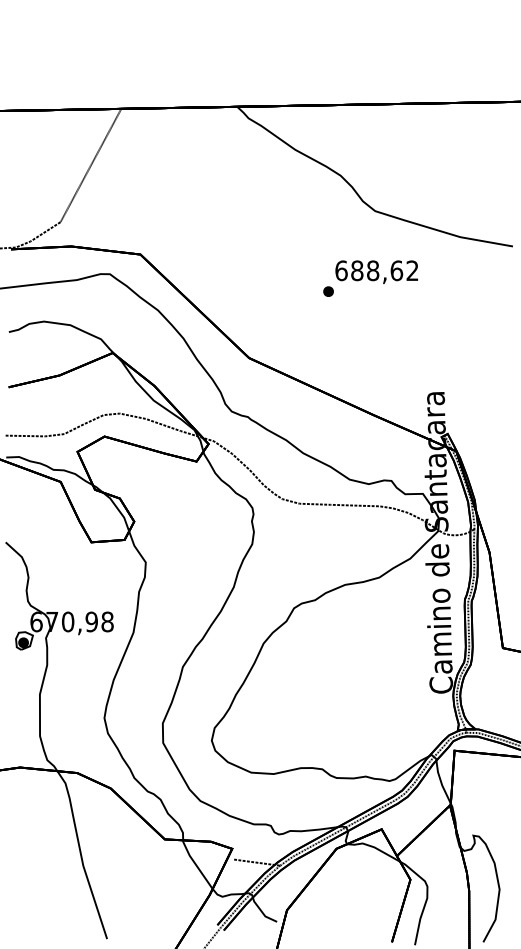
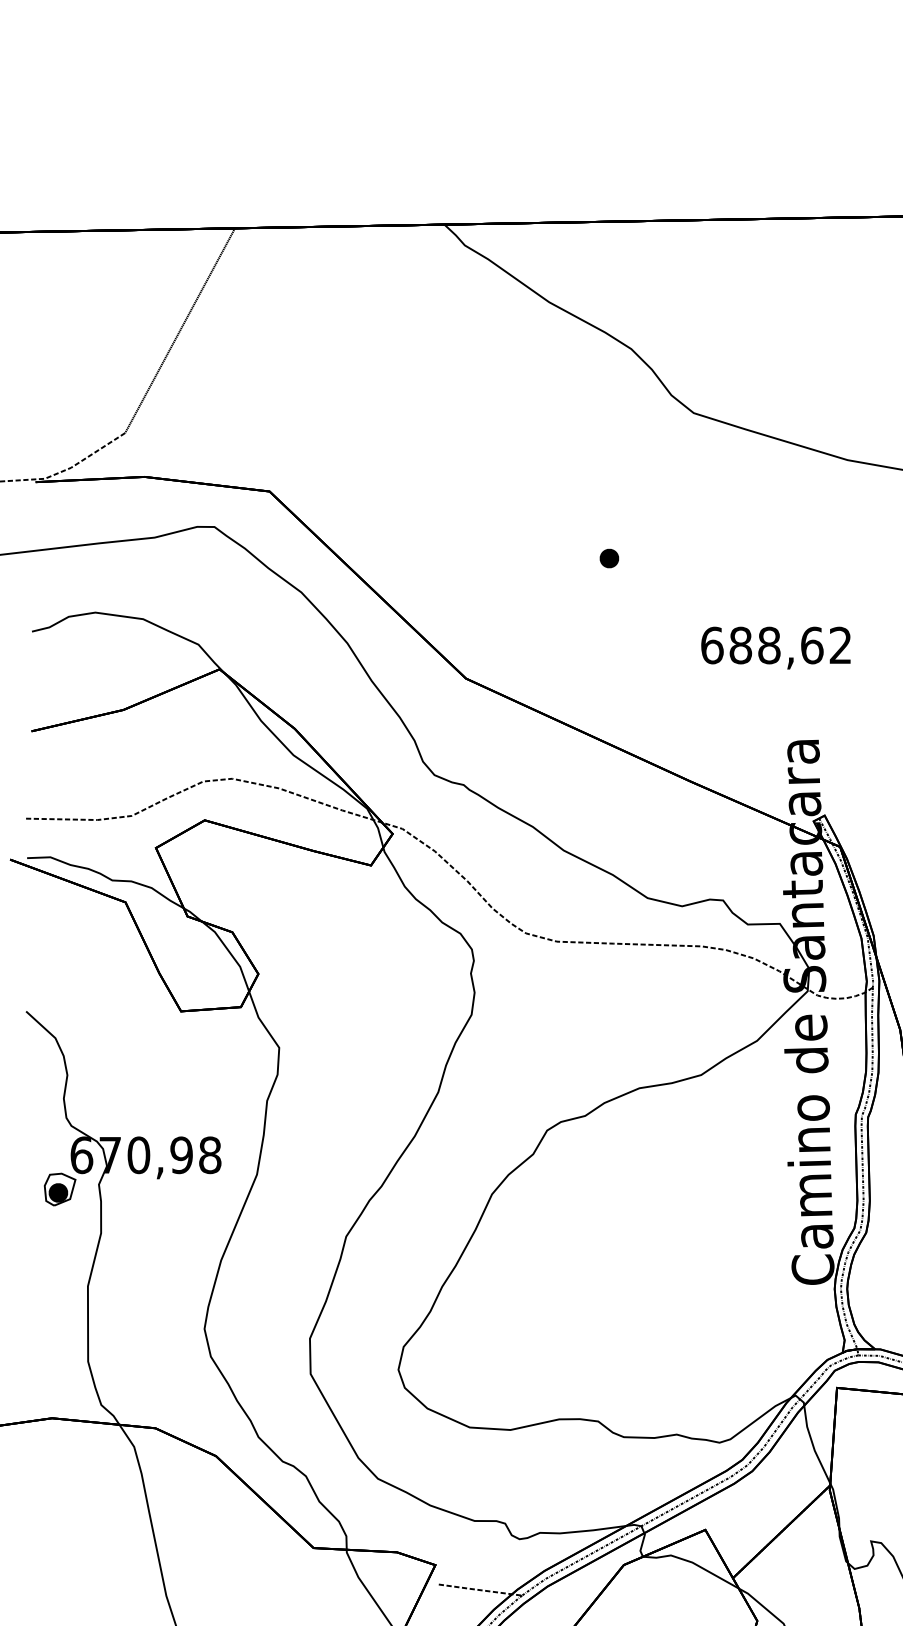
text: (376, 271) -> (775, 646), moved

